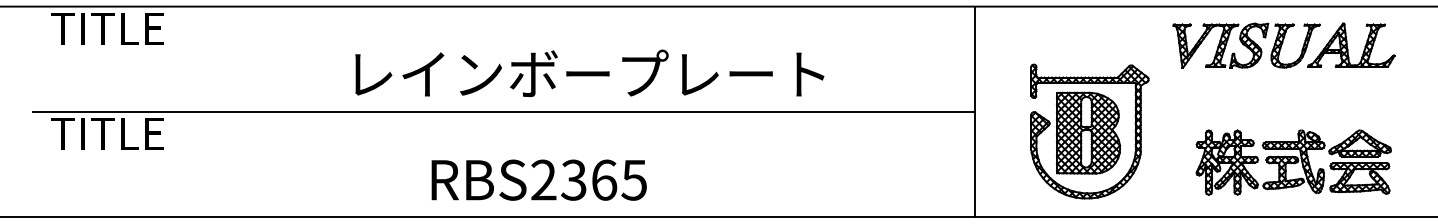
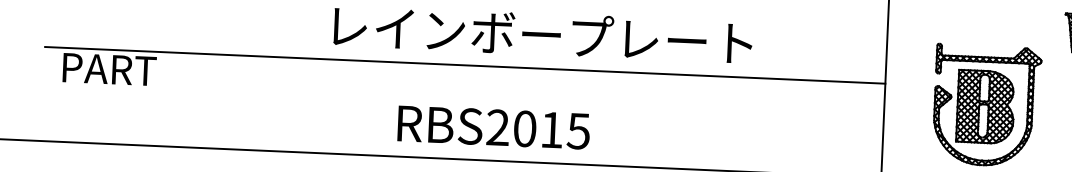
text: (107, 133) -> (110, 69), TITLE -> PART
text: (589, 179) -> (538, 128), RBS2365 -> RBS2015

